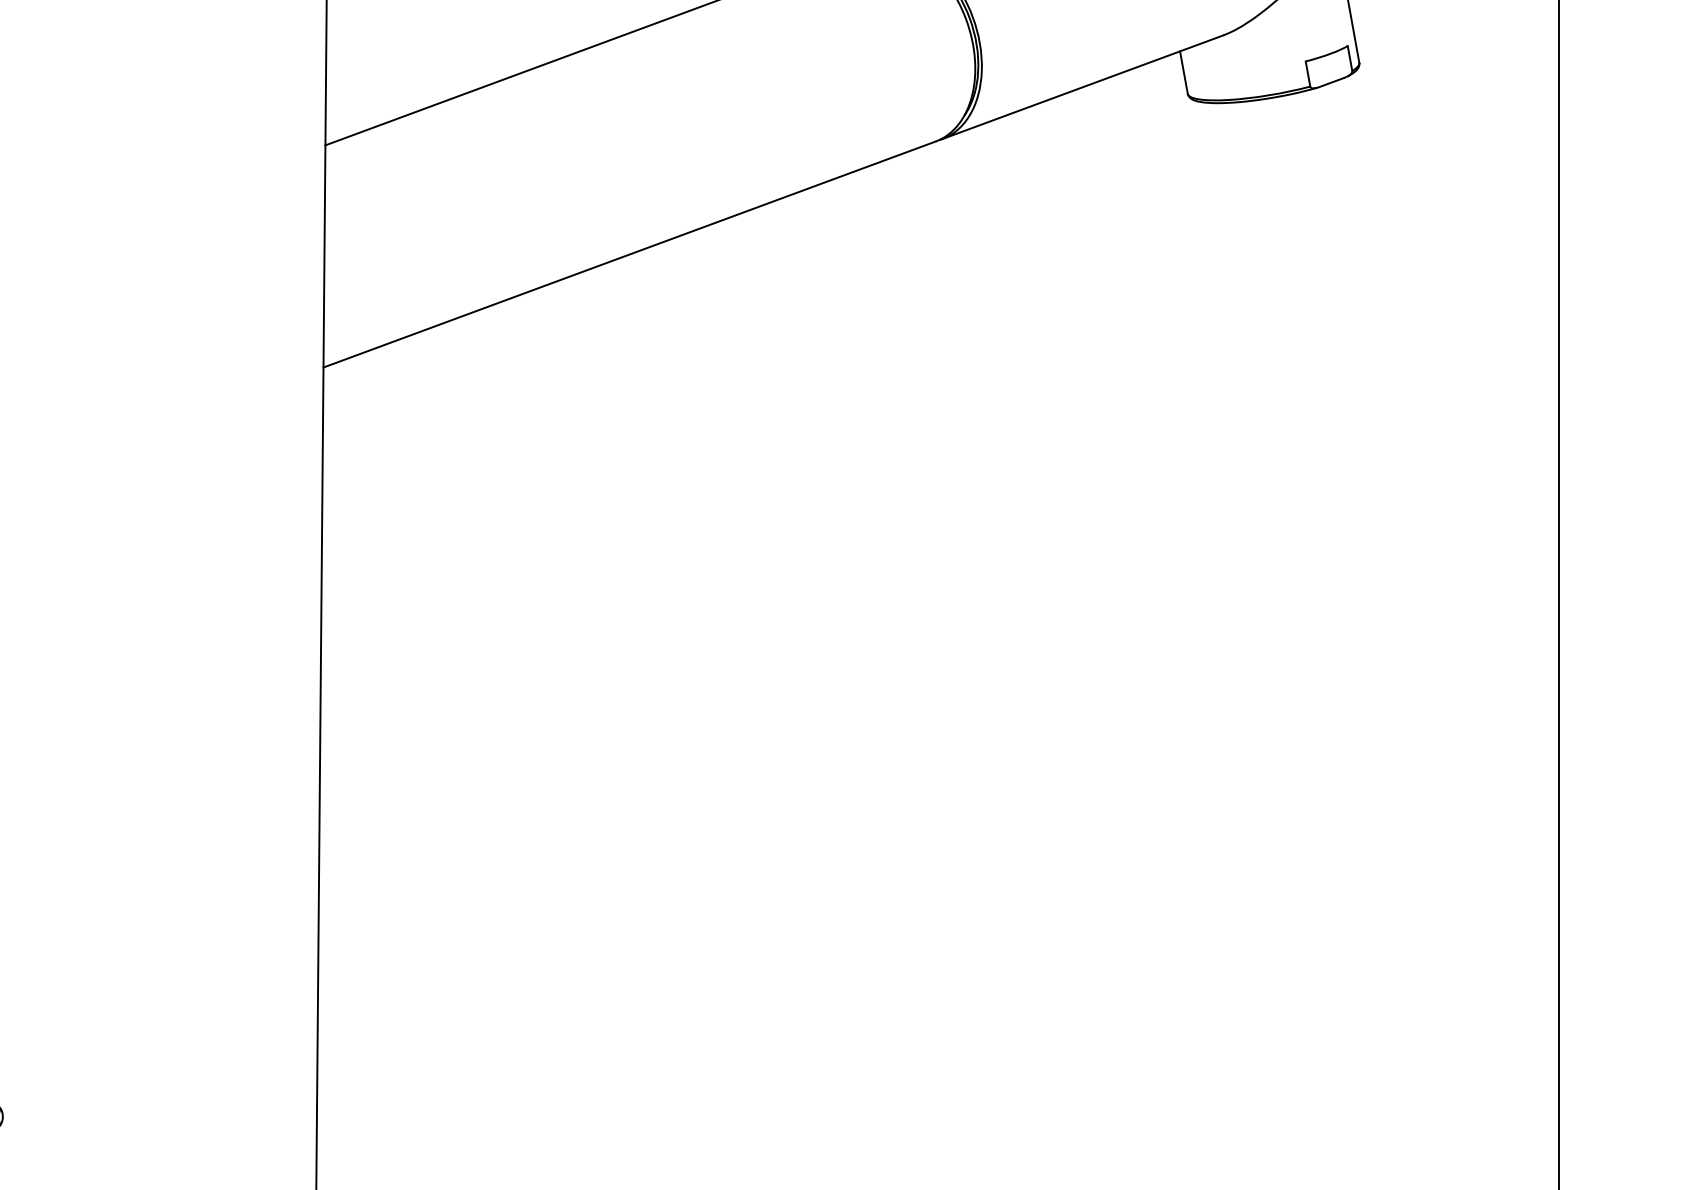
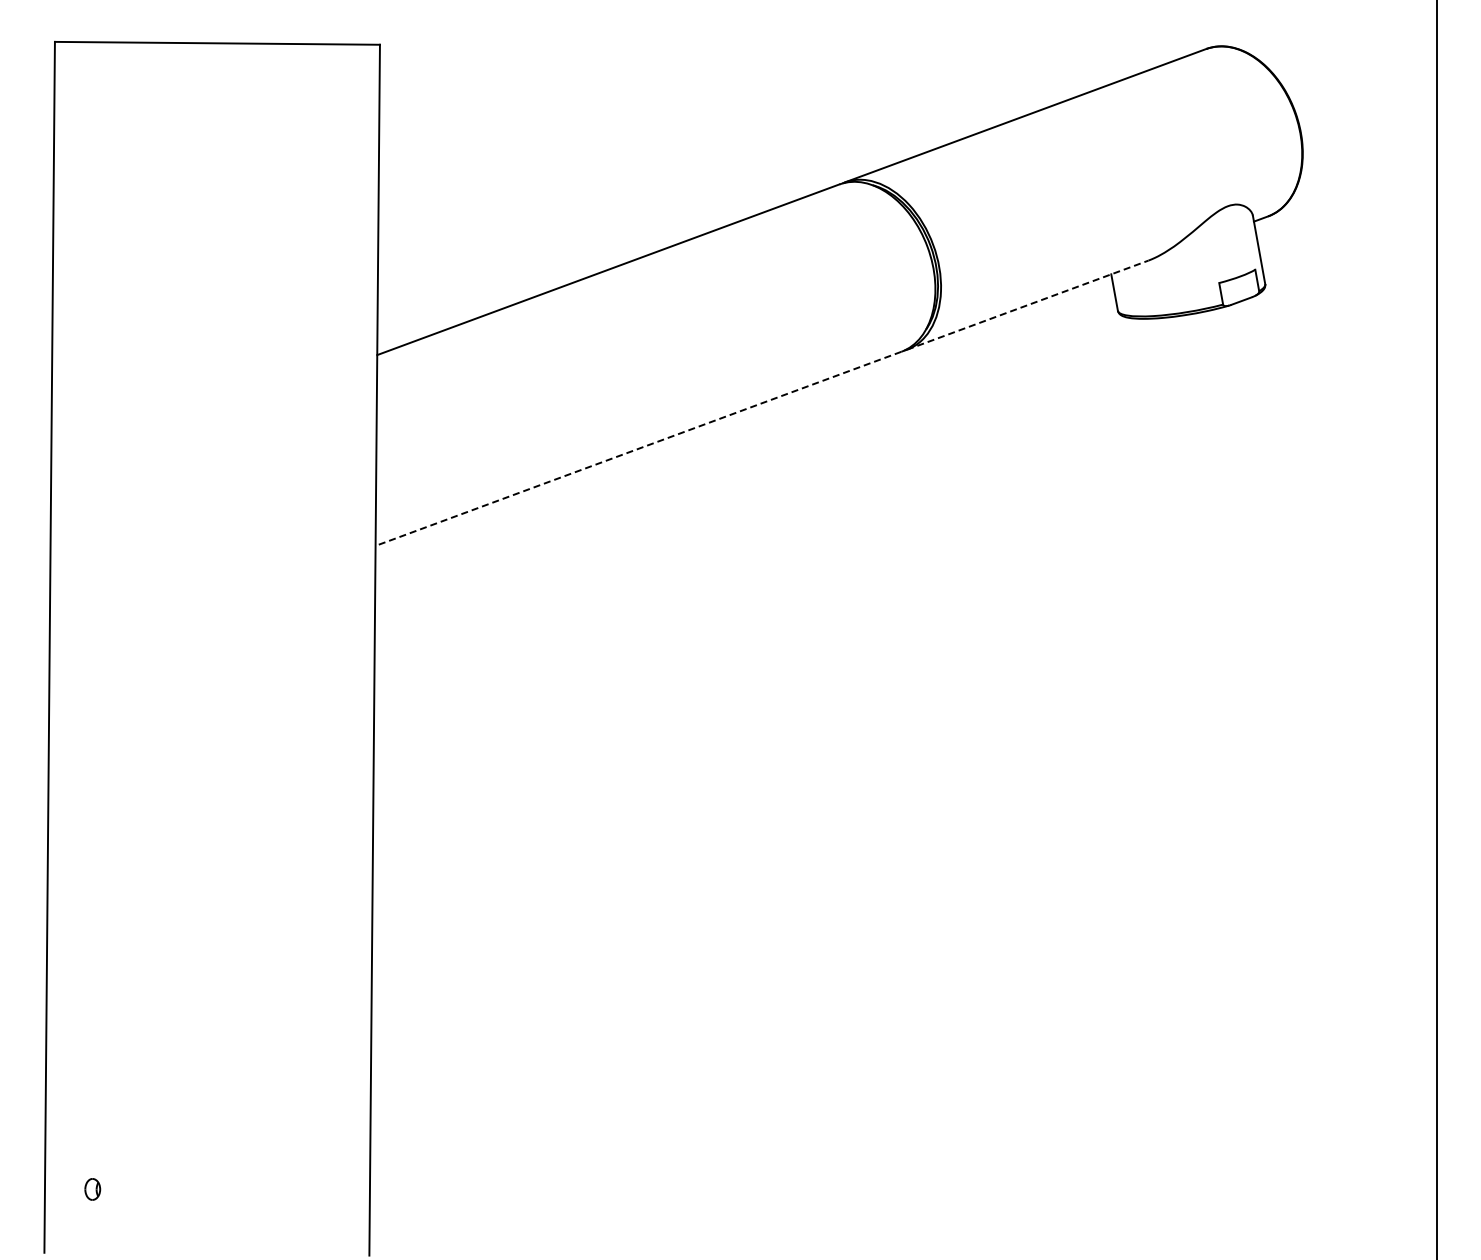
line: (1082, 87) -> (1027, 305), solid -> dashed
line: (629, 255) -> (638, 449), solid -> dashed

